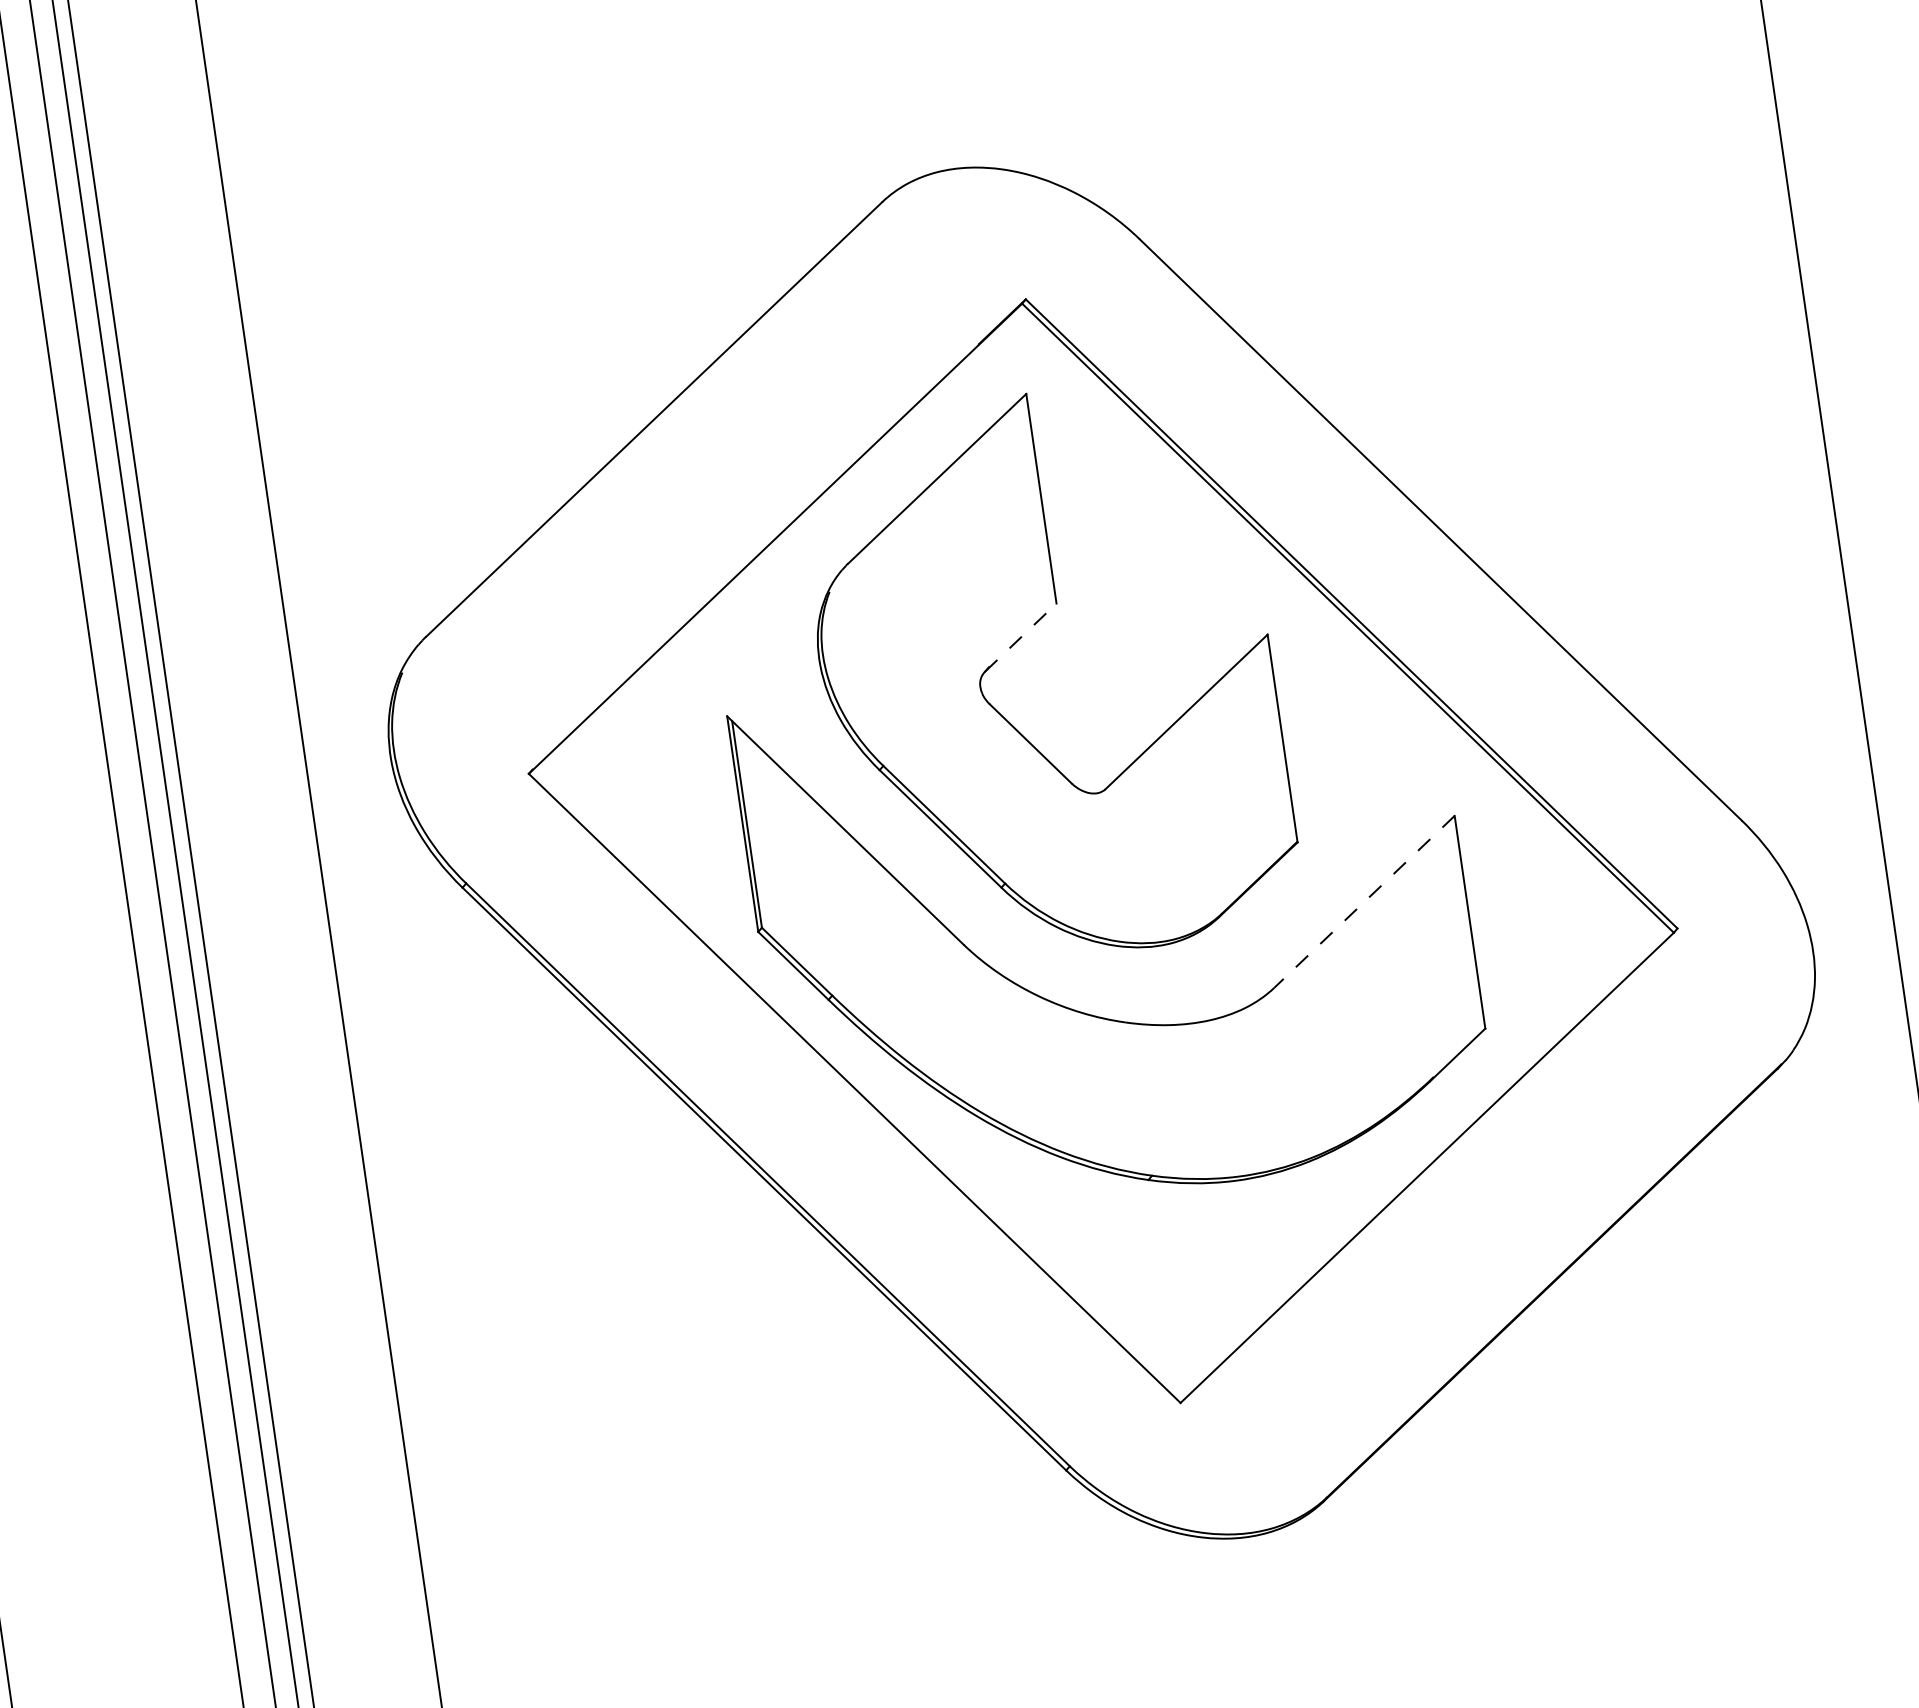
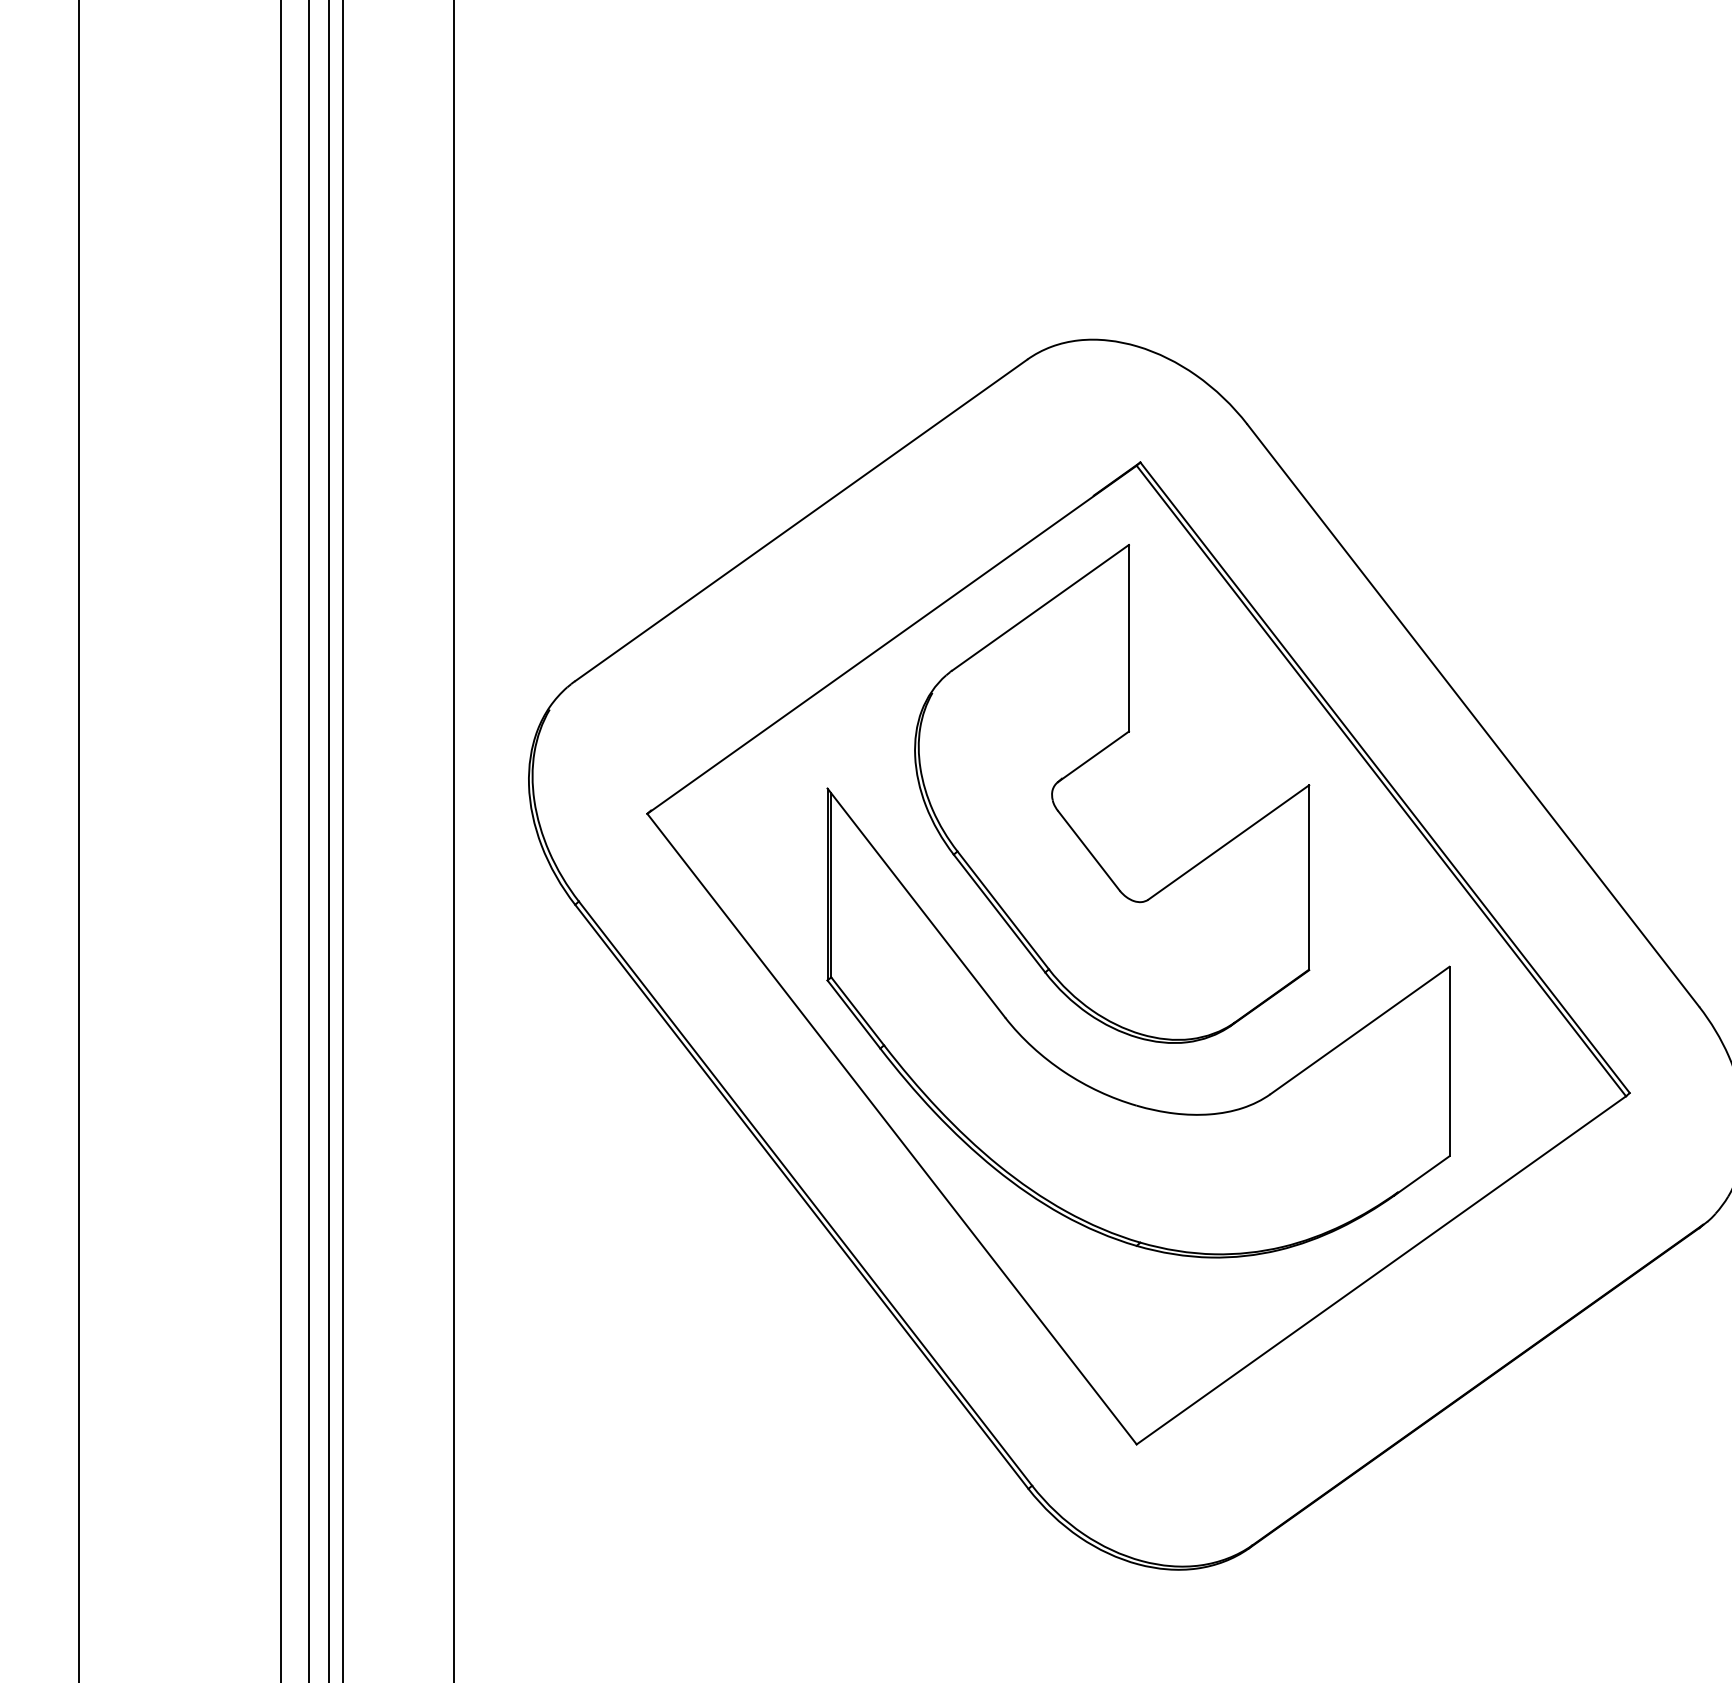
line: (1020, 637) -> (1093, 756), dashed -> solid
line: (1364, 901) -> (1360, 1030), dashed -> solid

